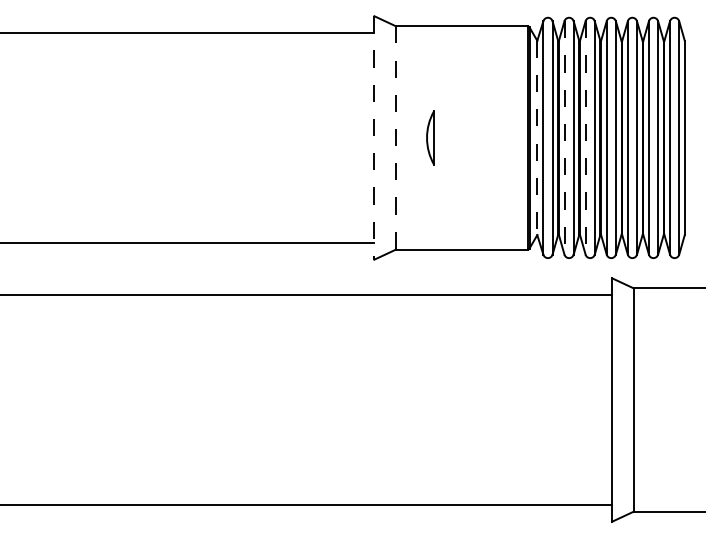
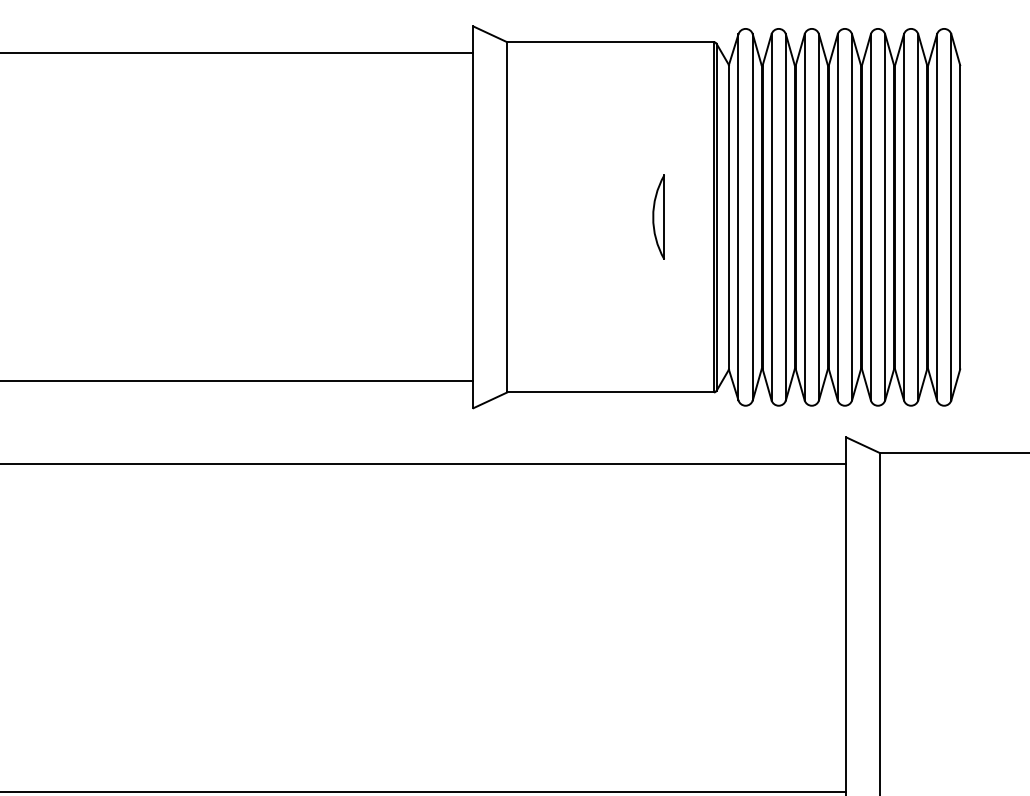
line: (374, 137) -> (473, 216), dashed -> solid
line: (395, 137) -> (506, 216), dashed -> solid
part: (430, 137) -> (658, 216), moved
line: (564, 137) -> (771, 216), dashed -> solid
line: (585, 137) -> (804, 216), dashed -> solid
line: (537, 138) -> (729, 218), dashed -> solid

